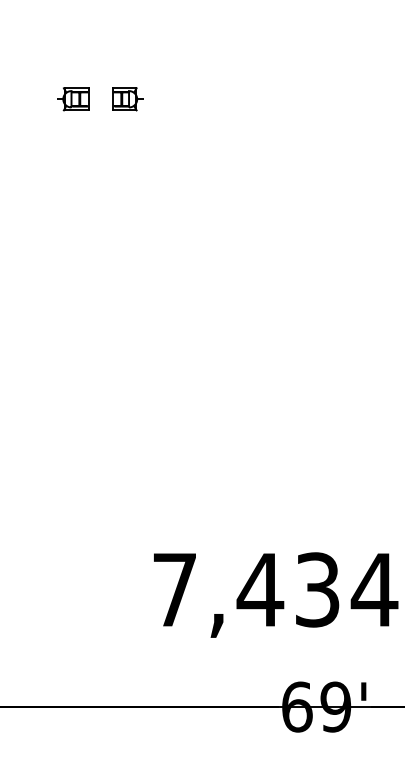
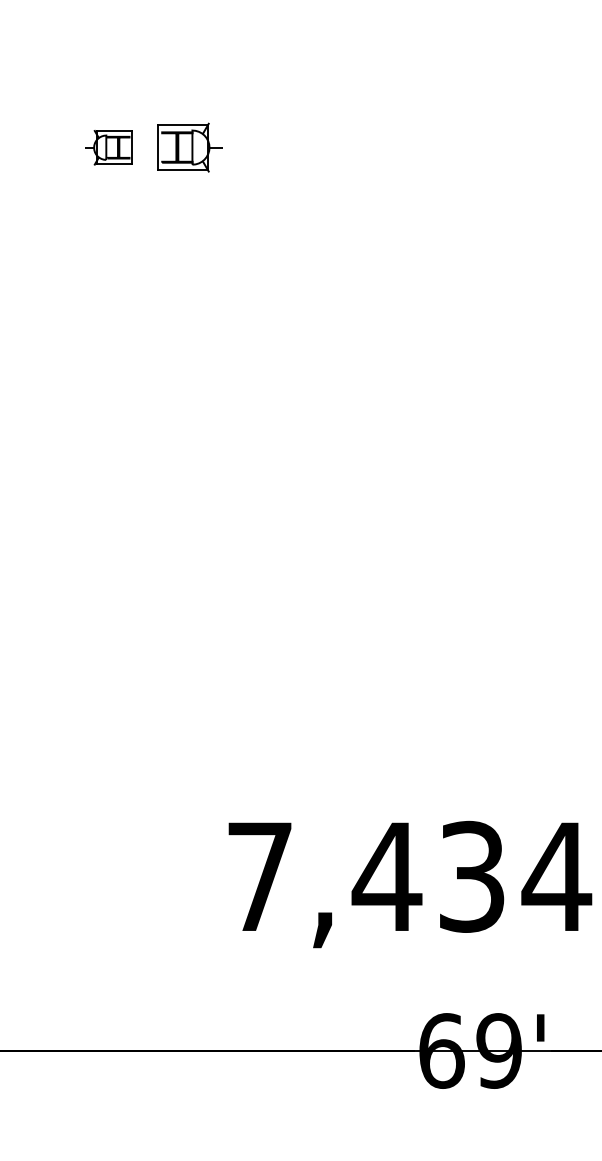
part: (127, 99) -> (189, 148), size x1.4

